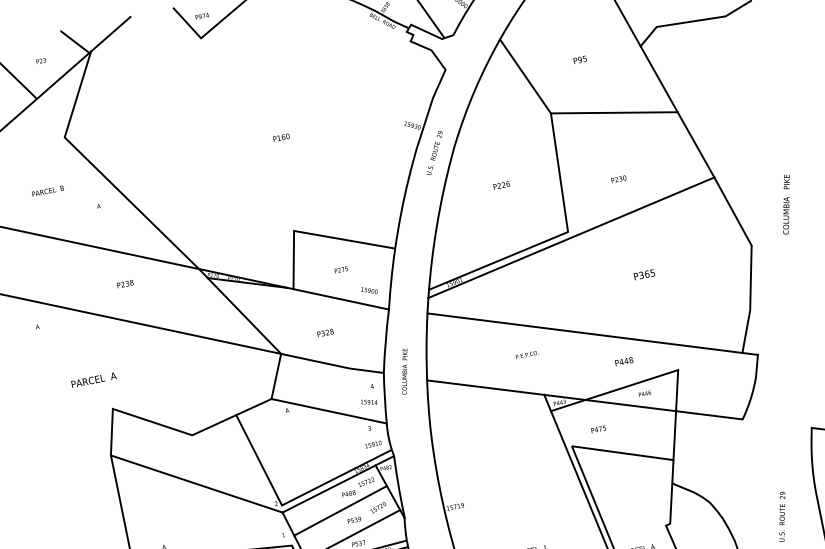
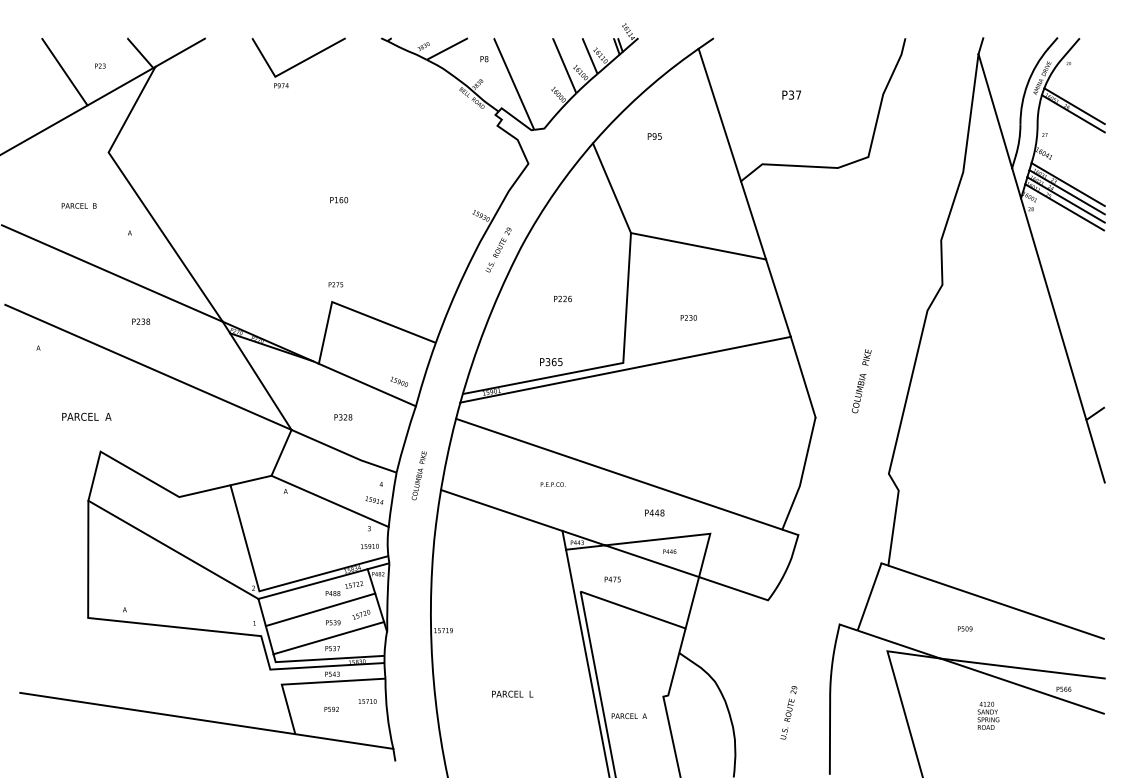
text: (202, 16) -> (281, 85), moved
text: (579, 59) -> (654, 136), moved
text: (340, 269) -> (335, 284), moved
text: (644, 275) -> (551, 362), moved

